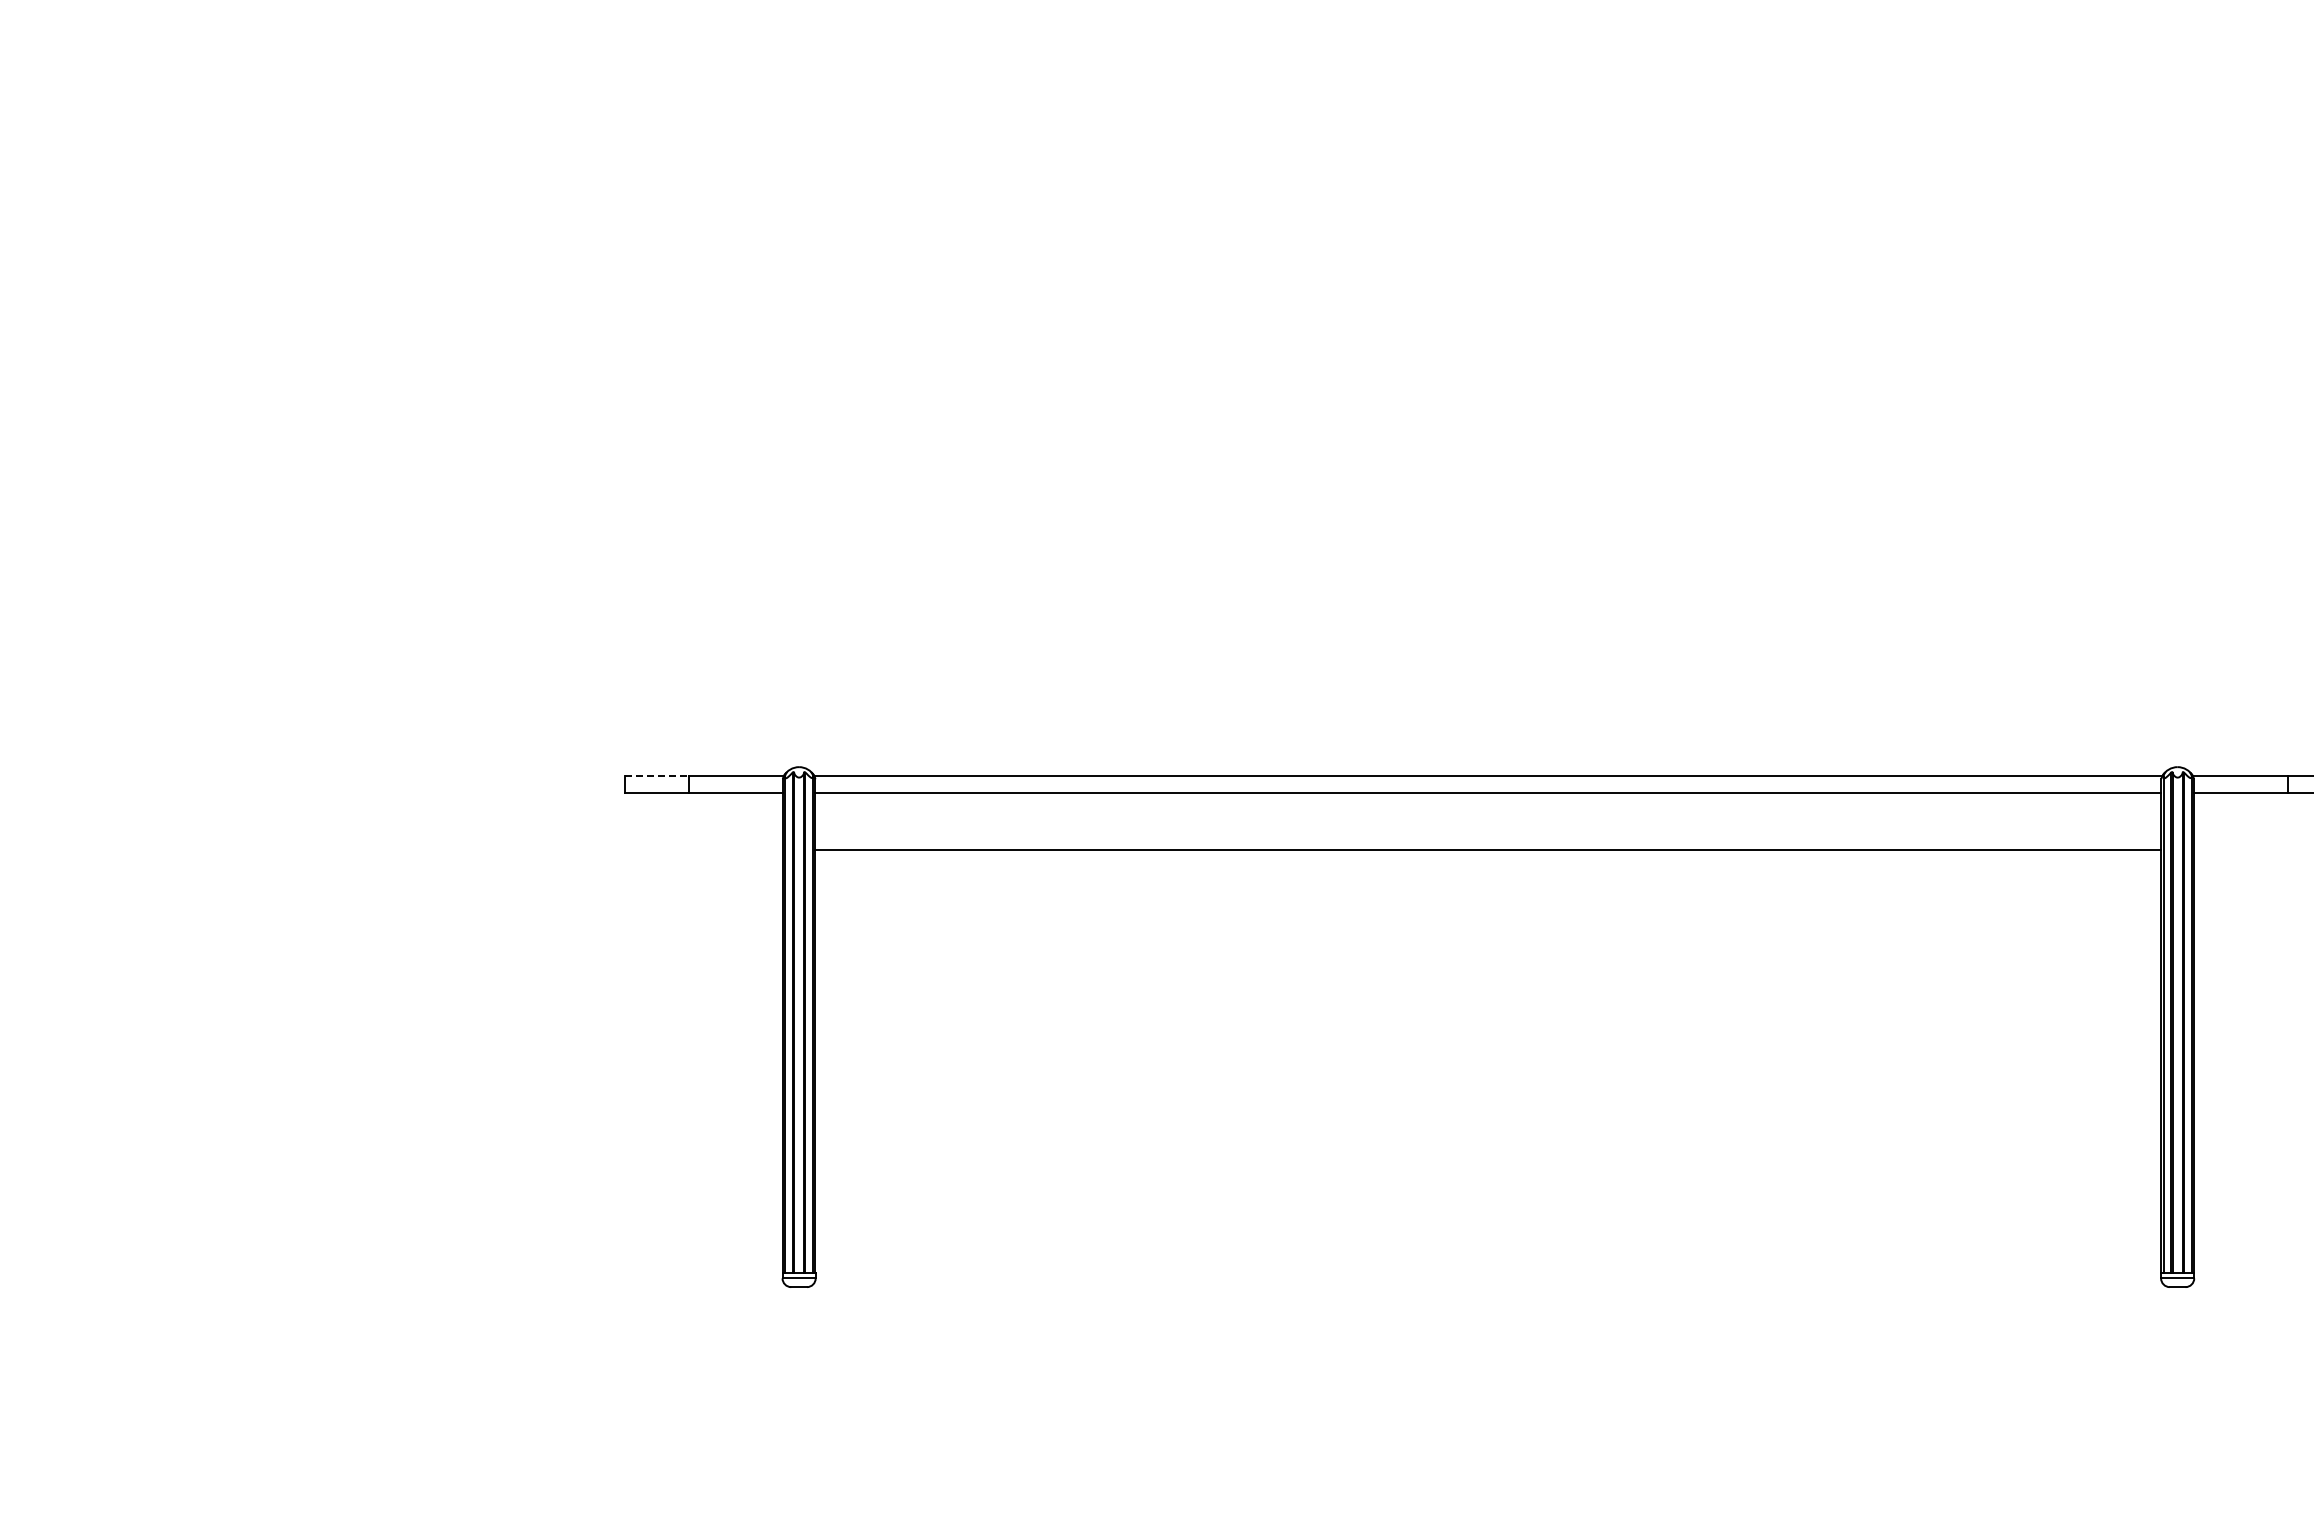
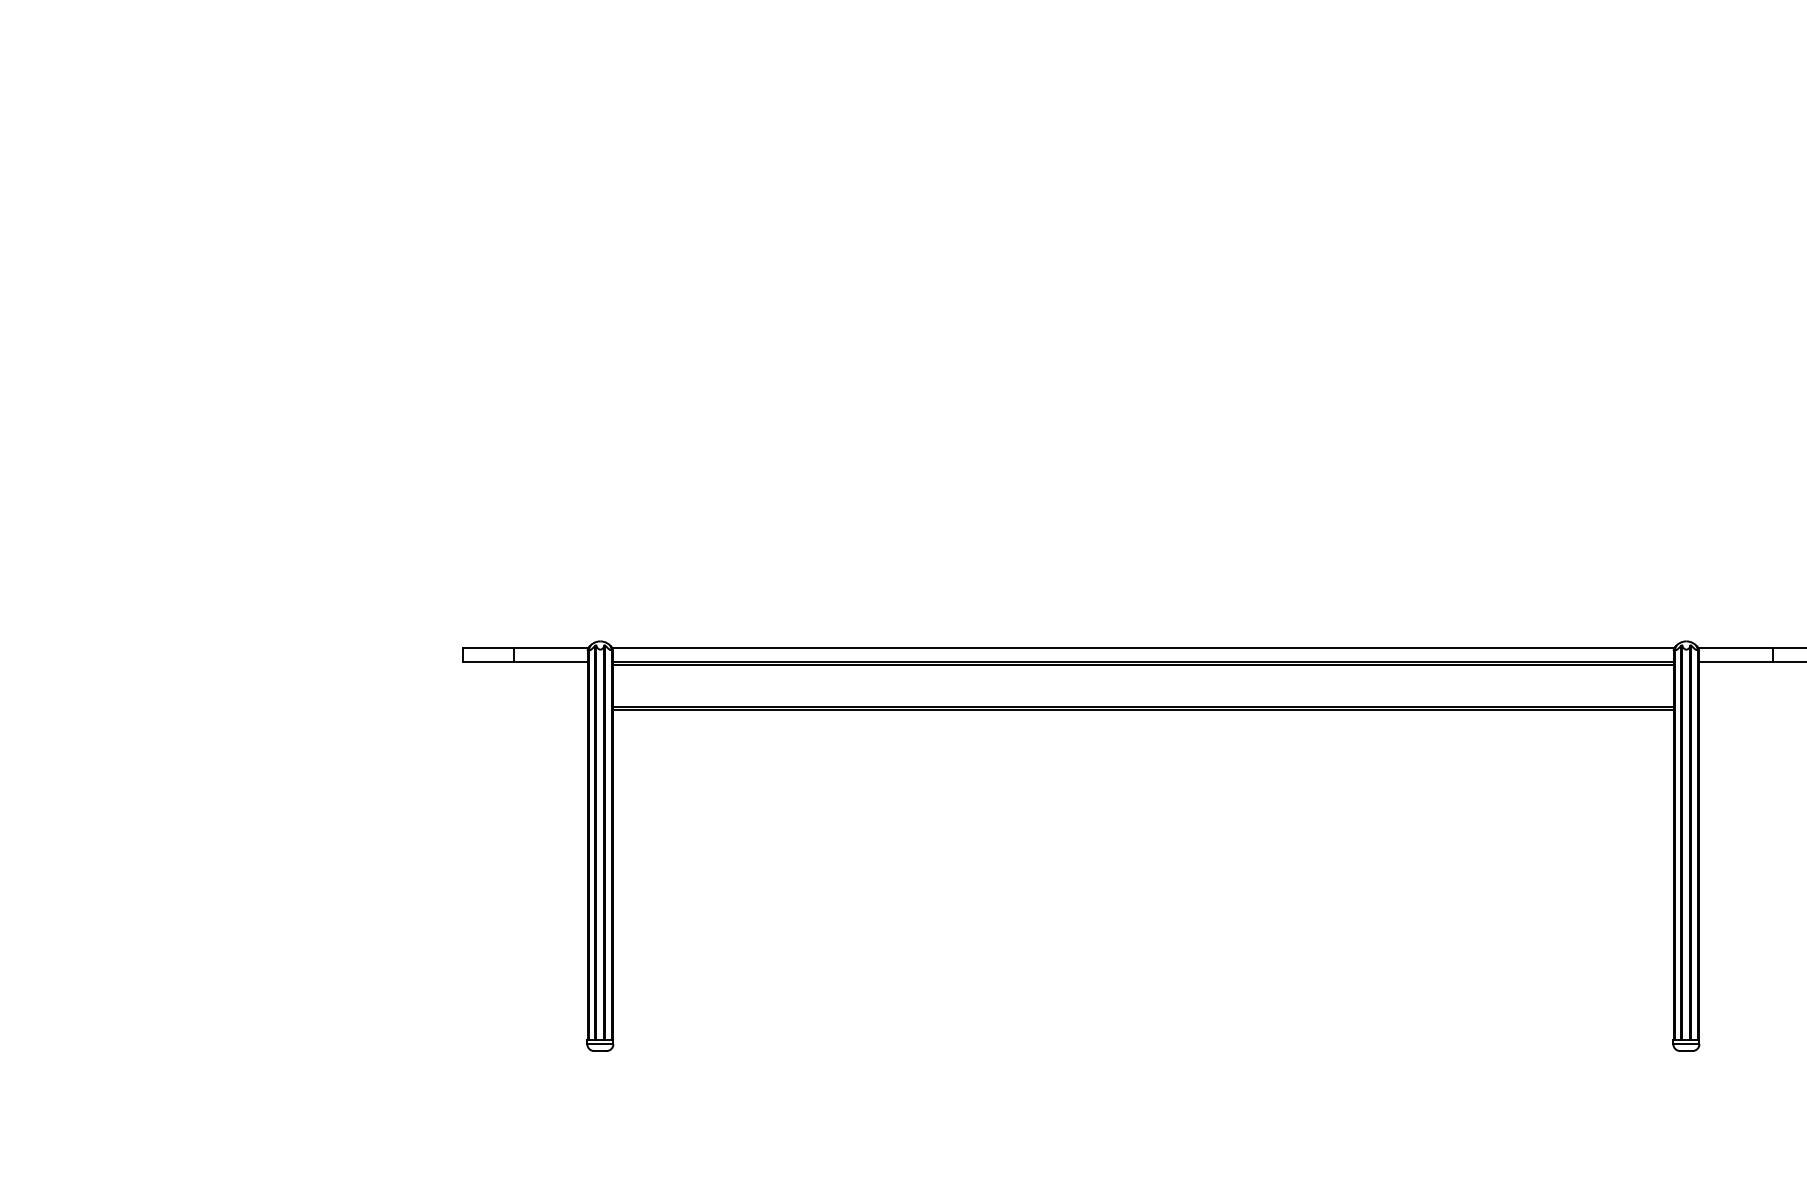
line: (657, 775) -> (488, 647), dashed -> solid
line: (1488, 797) -> (1143, 665), added
line: (1488, 854) -> (1143, 710), added

